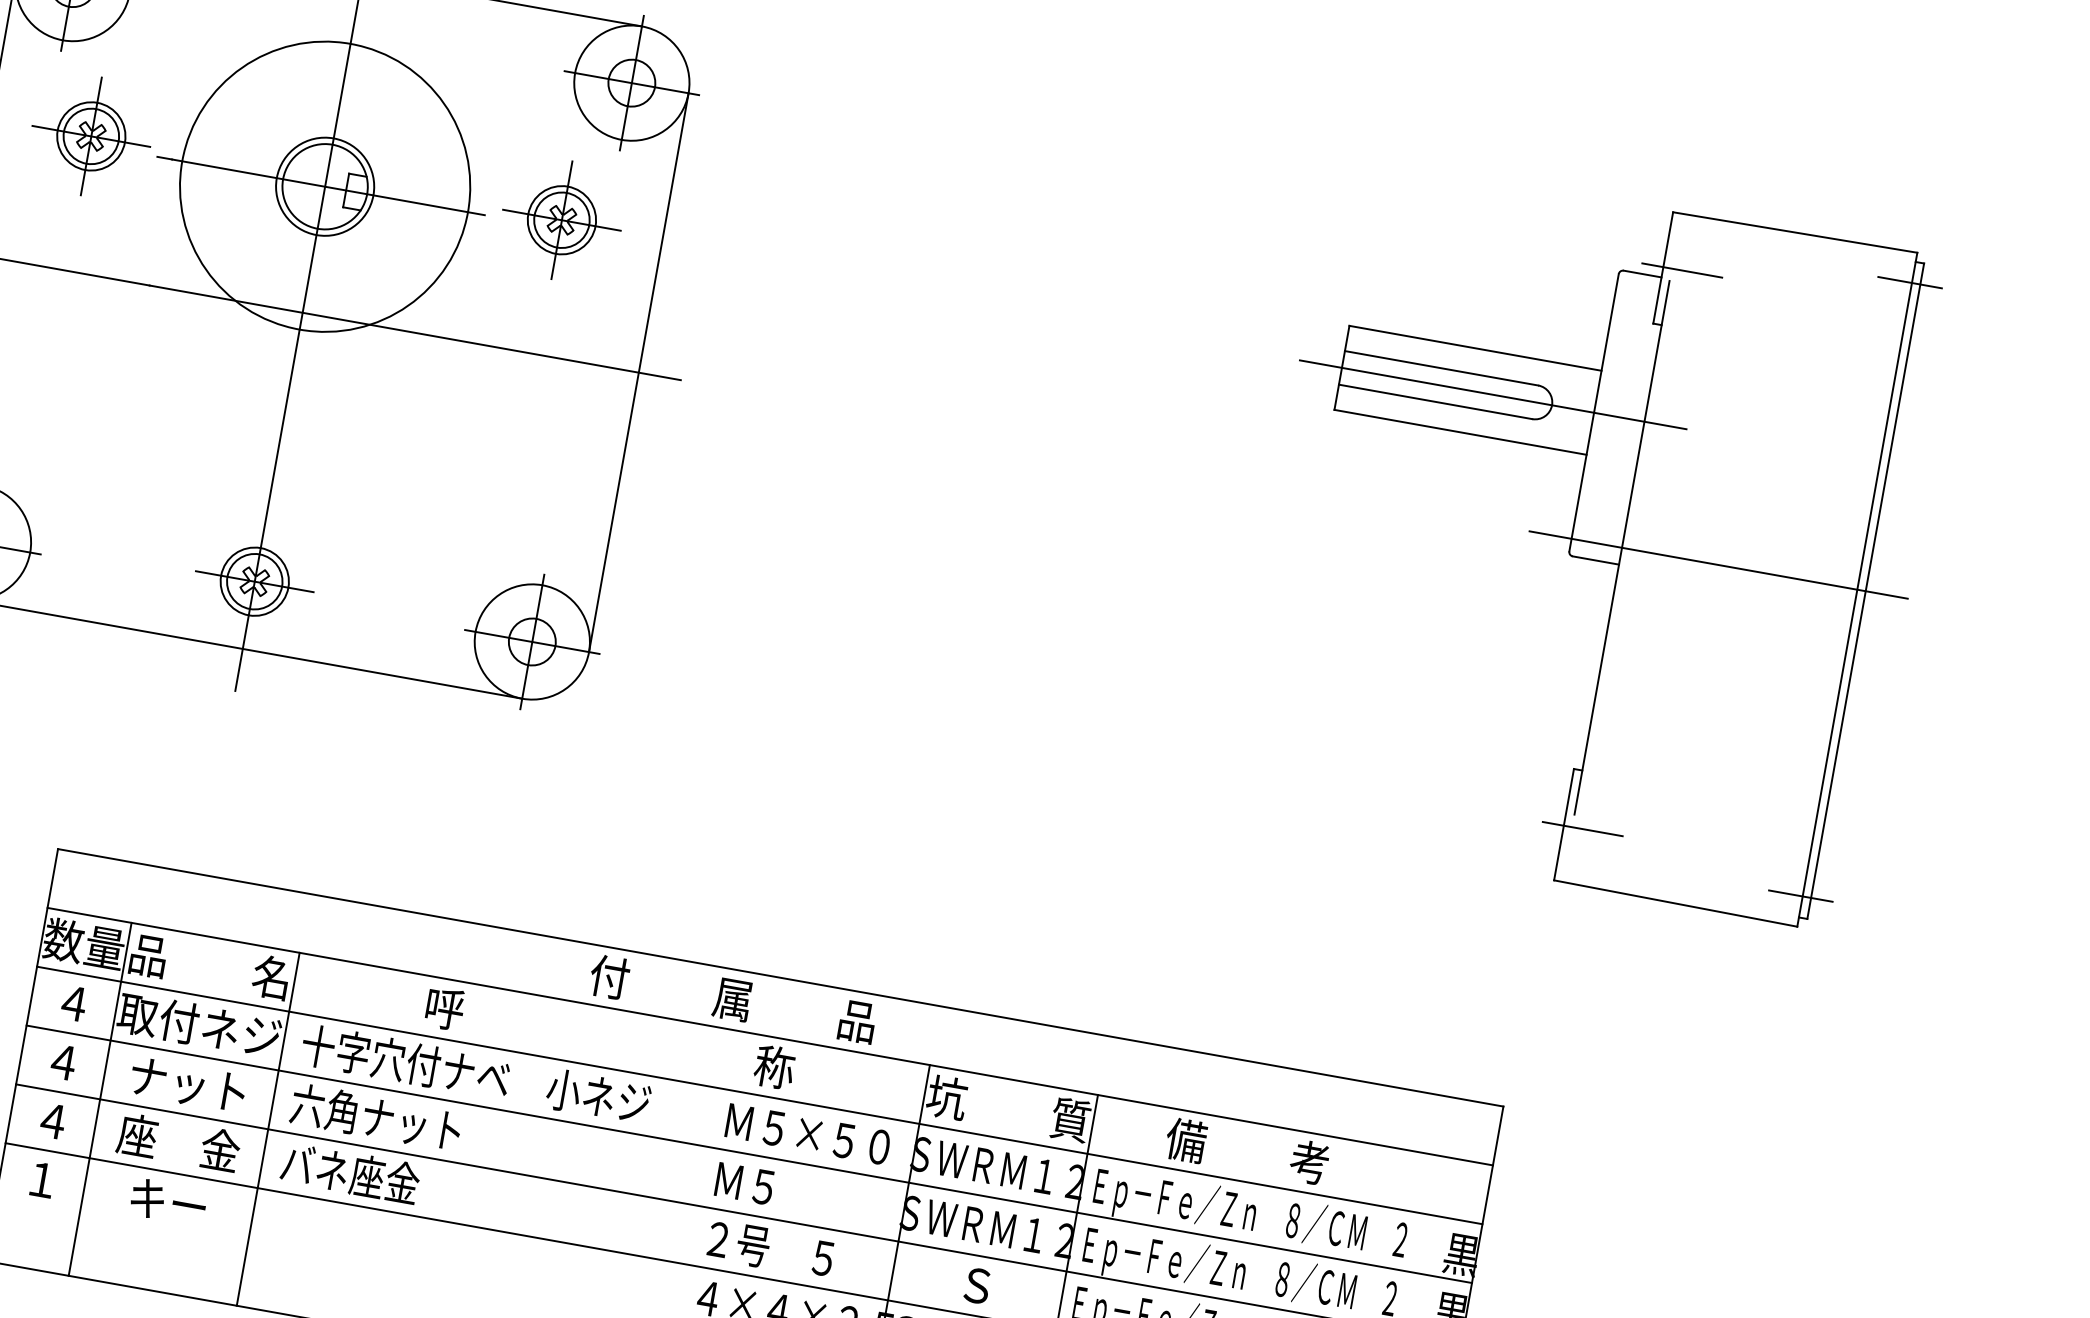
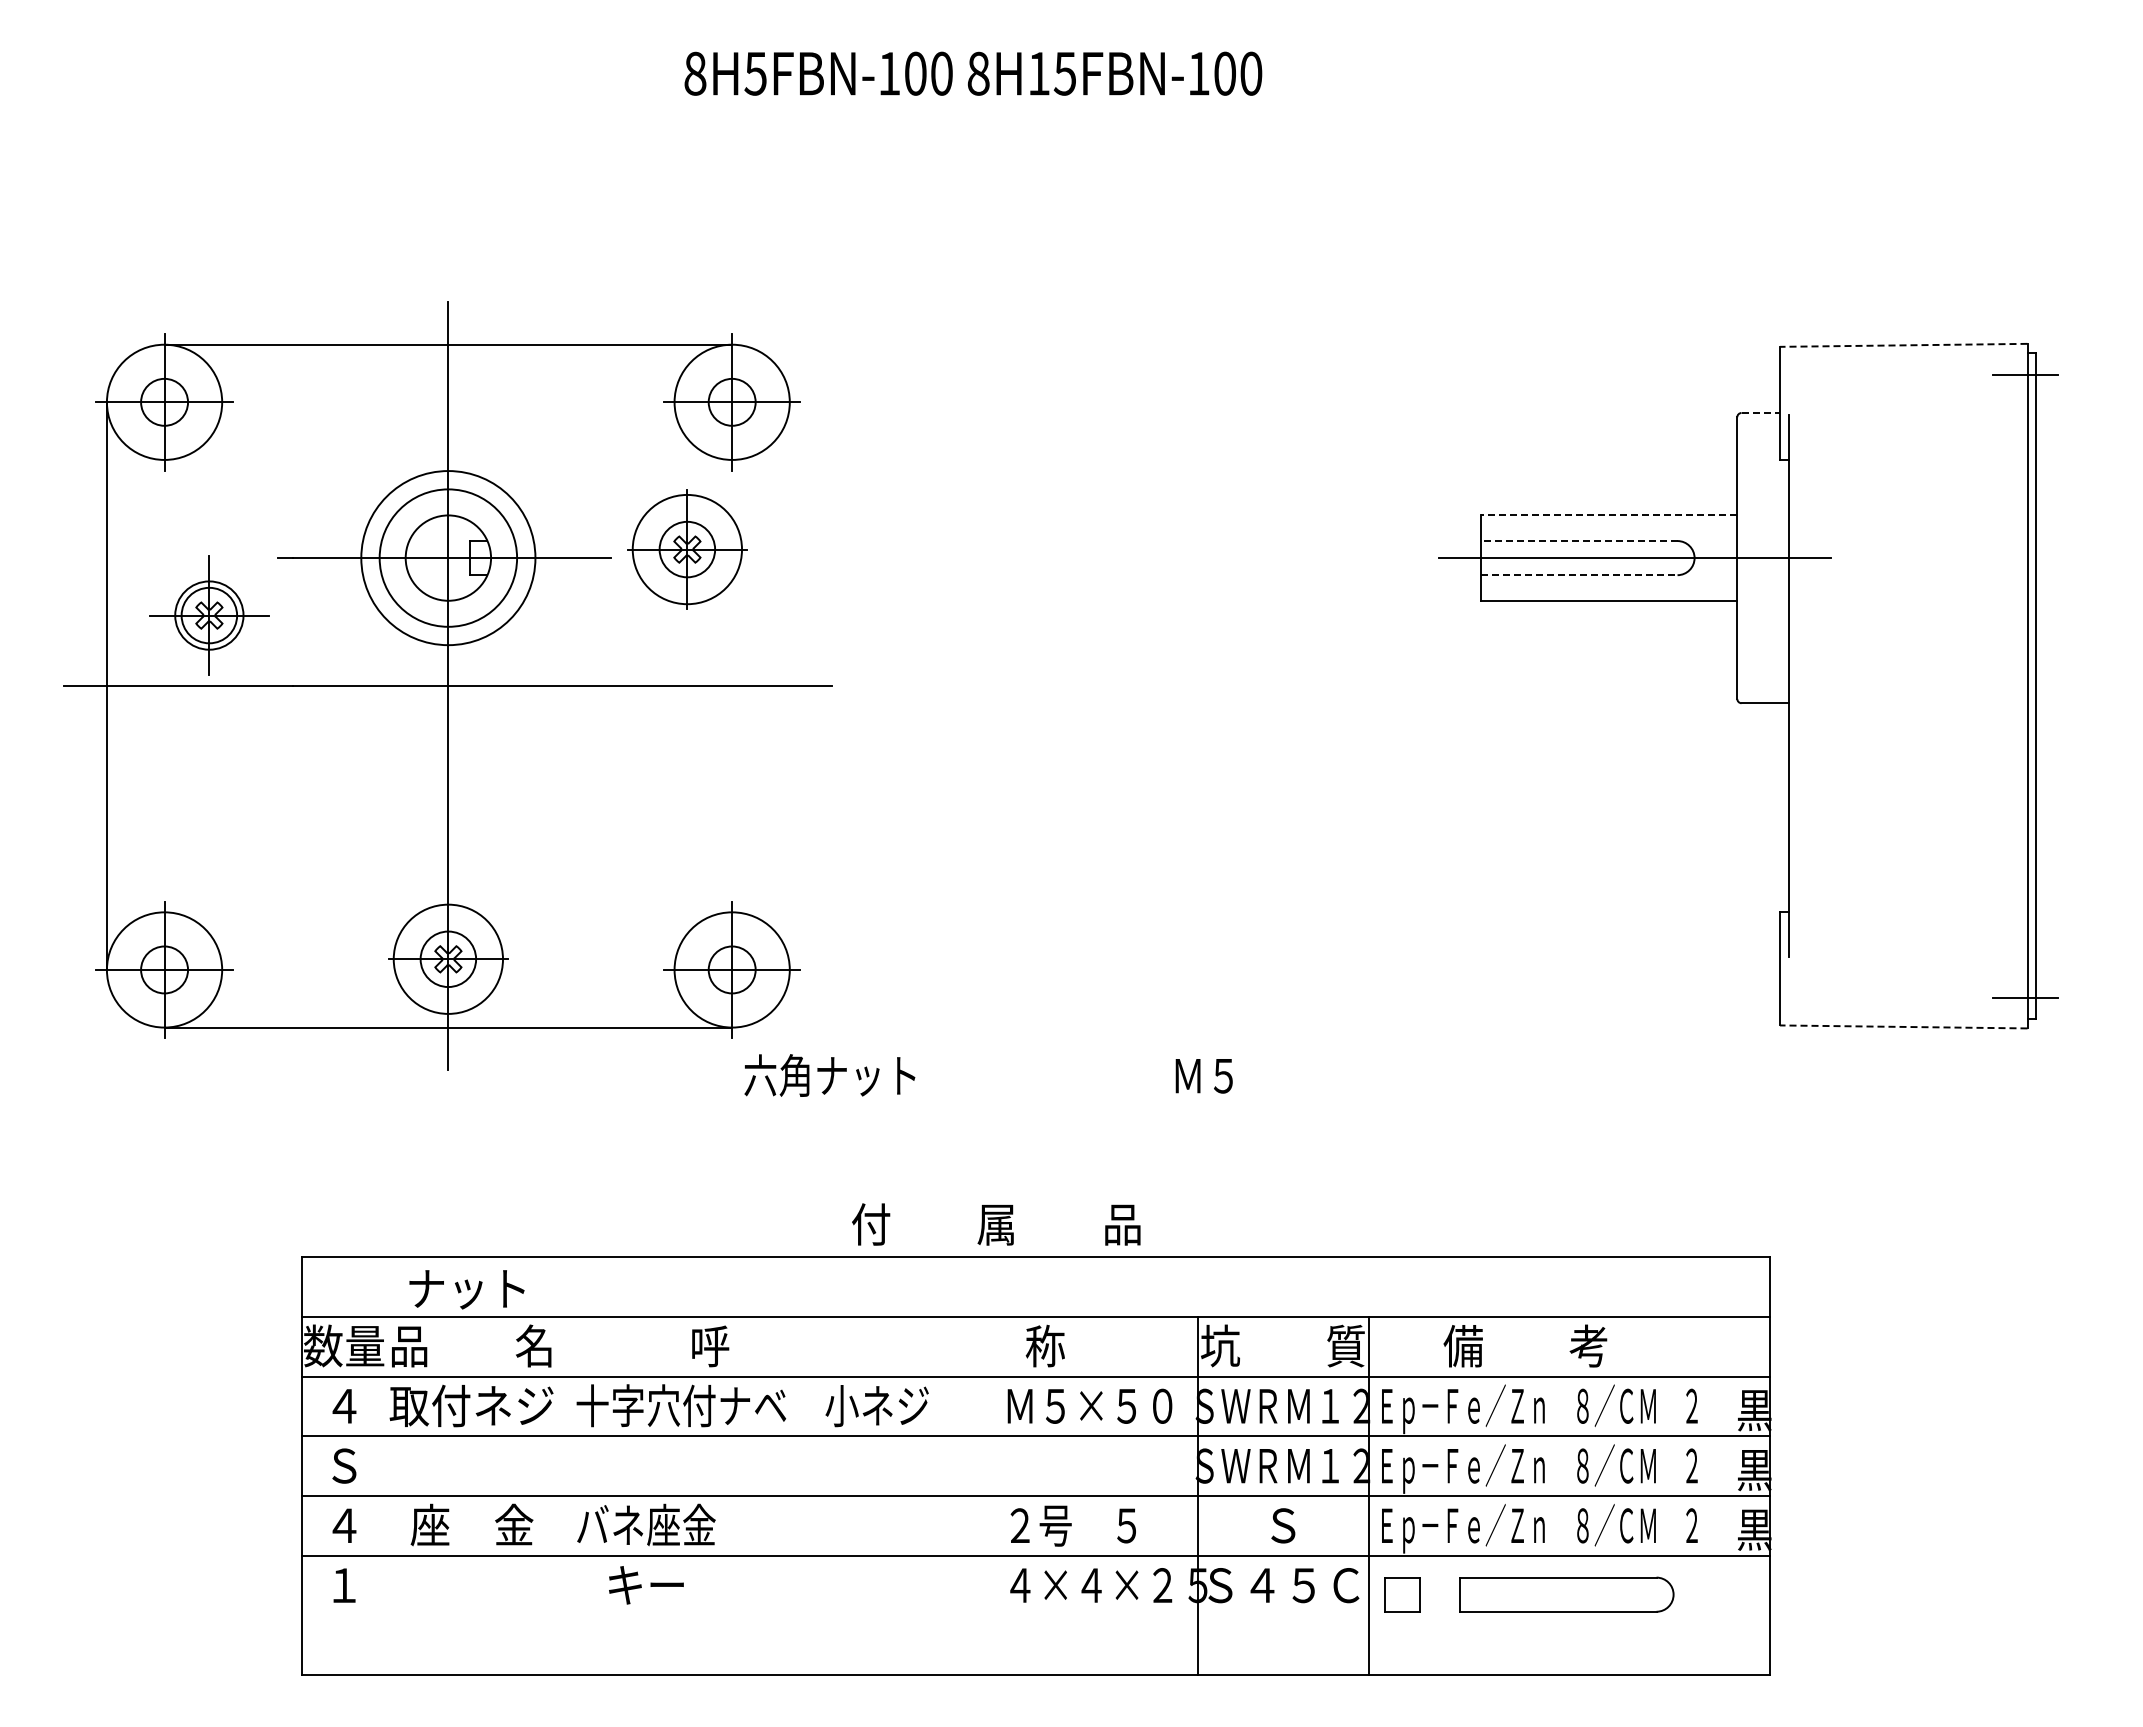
part: (91, 136) -> (209, 615), moved
circle: (325, 187) -> (448, 558), size x0.6
circle: (325, 187) -> (448, 558), size x1.4
circle: (562, 220) -> (687, 549), size x1.6
line: (1794, 232) -> (1903, 345), solid -> dashed
line: (1681, 270) -> (1798, 402), removed
line: (1643, 274) -> (1761, 413), solid -> dashed
line: (1474, 348) -> (1608, 515), solid -> dashed
line: (1440, 368) -> (1578, 541), solid -> dashed
line: (638, 371) -> (789, 685), removed
line: (1435, 402) -> (1579, 575), solid -> dashed
line: (1718, 565) -> (1886, 686), removed
circle: (254, 581) -> (448, 959), size x1.6
line: (1582, 828) -> (1798, 969), removed
line: (1675, 903) -> (1903, 1026), solid -> dashed
text: (733, 999) -> (996, 1224), moved
text: (63, 1061) -> (344, 1465), ４ -> Ｓ
text: (187, 1084) -> (466, 1289), moved
line: (99, 1098) -> (386, 1495), removed
line: (268, 1128) -> (557, 1495), removed
text: (532, 1145) -> (988, 1075), moved
text: (168, 1202) -> (646, 1585), moved

